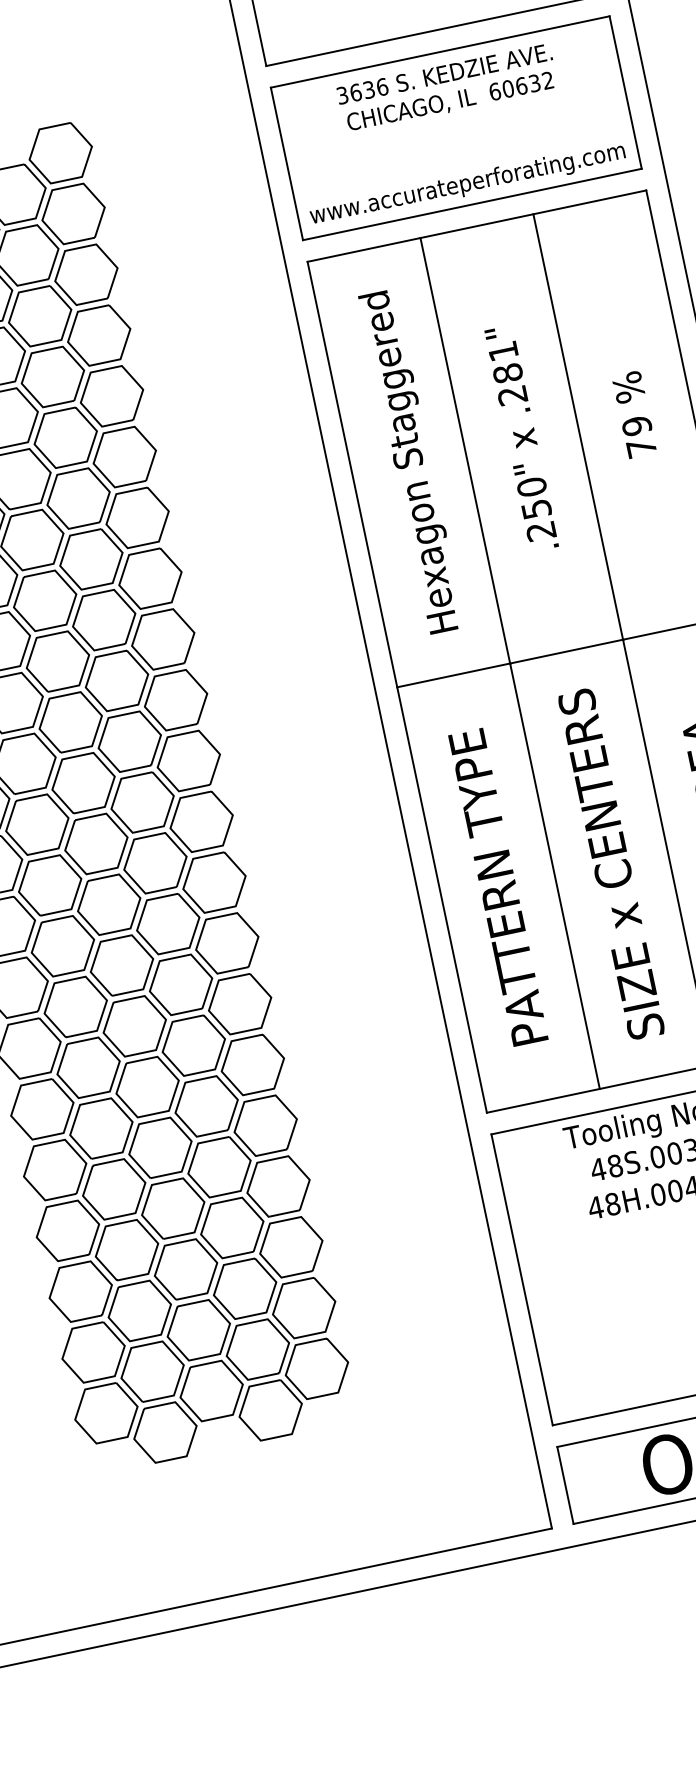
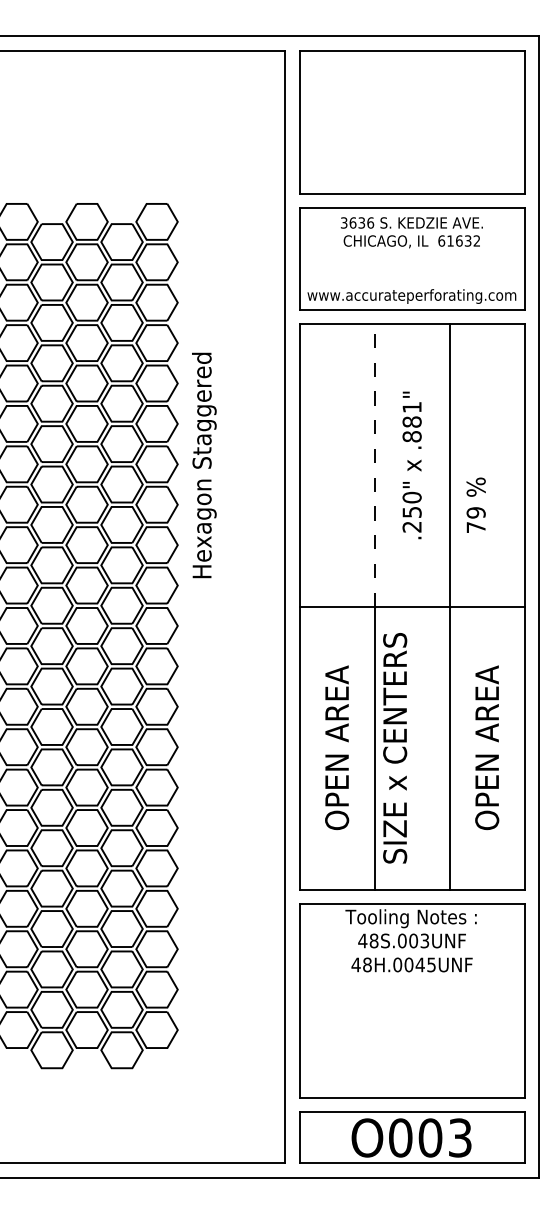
text: (508, 88) -> (450, 240), 60632 -> 61632
text: (511, 395) -> (411, 436), .281" -> .881"
text: (633, 413) -> (475, 504), moved
line: (465, 450) -> (374, 465), solid -> dashed
text: (412, 461) -> (204, 465), moved
text: (611, 864) -> (395, 748), moved
text: (498, 886) -> (337, 747), PATTERN TYPE -> OPEN AREA

